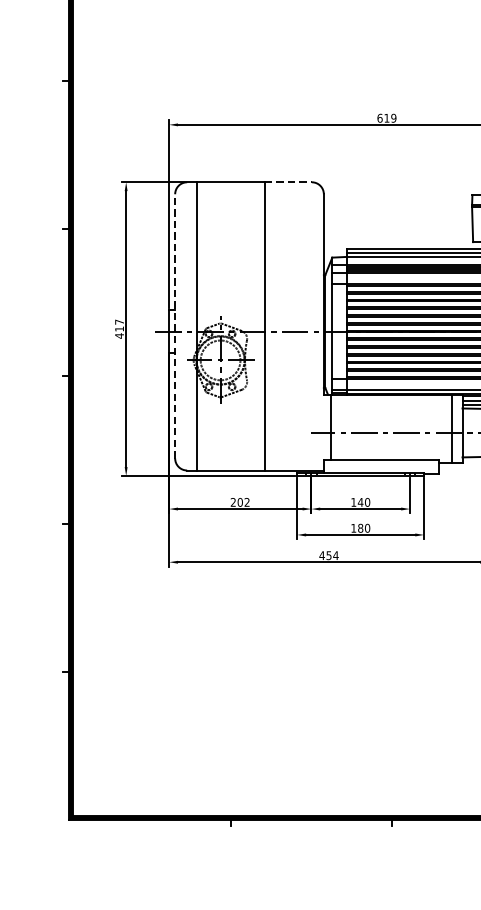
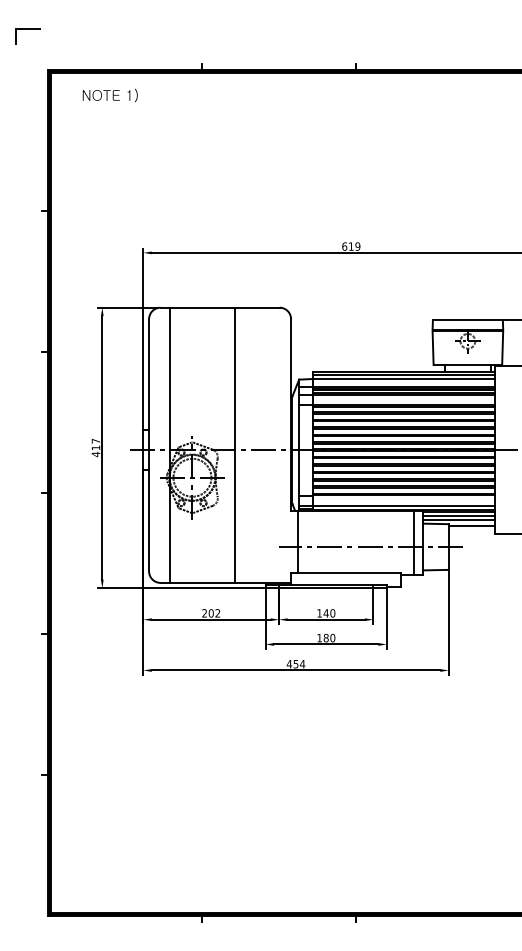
line: (288, 182) -> (257, 307), dashed -> solid
line: (175, 325) -> (149, 444), dashed -> solid

